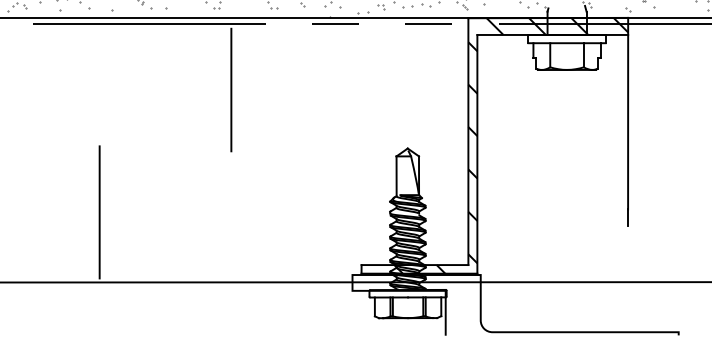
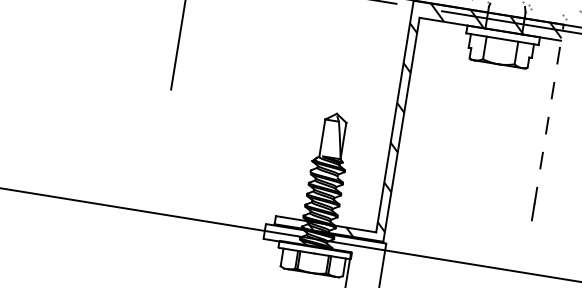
line: (628, 113) -> (549, 114), solid -> dashed
line: (99, 212) -> (38, 126), removed

